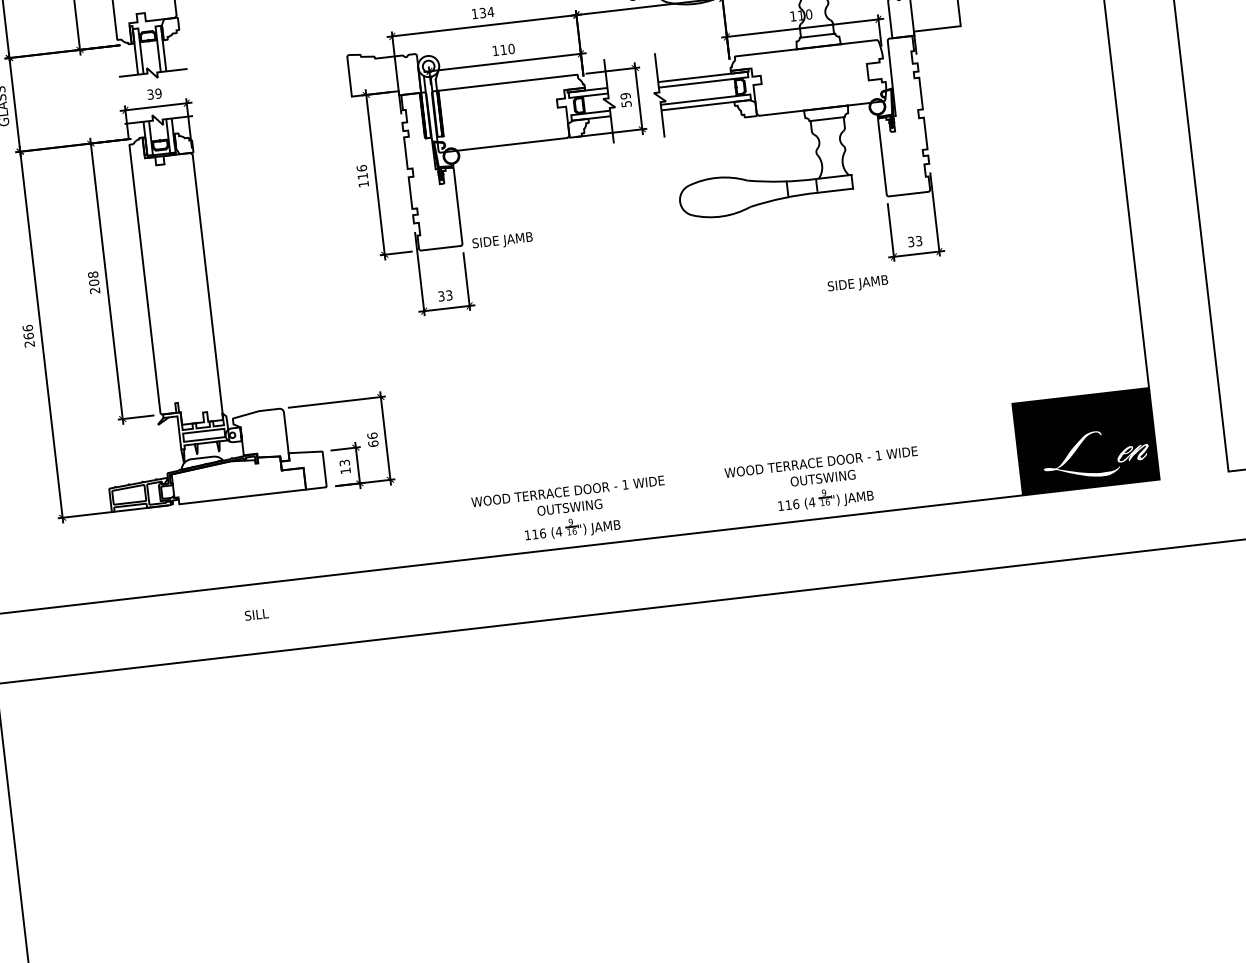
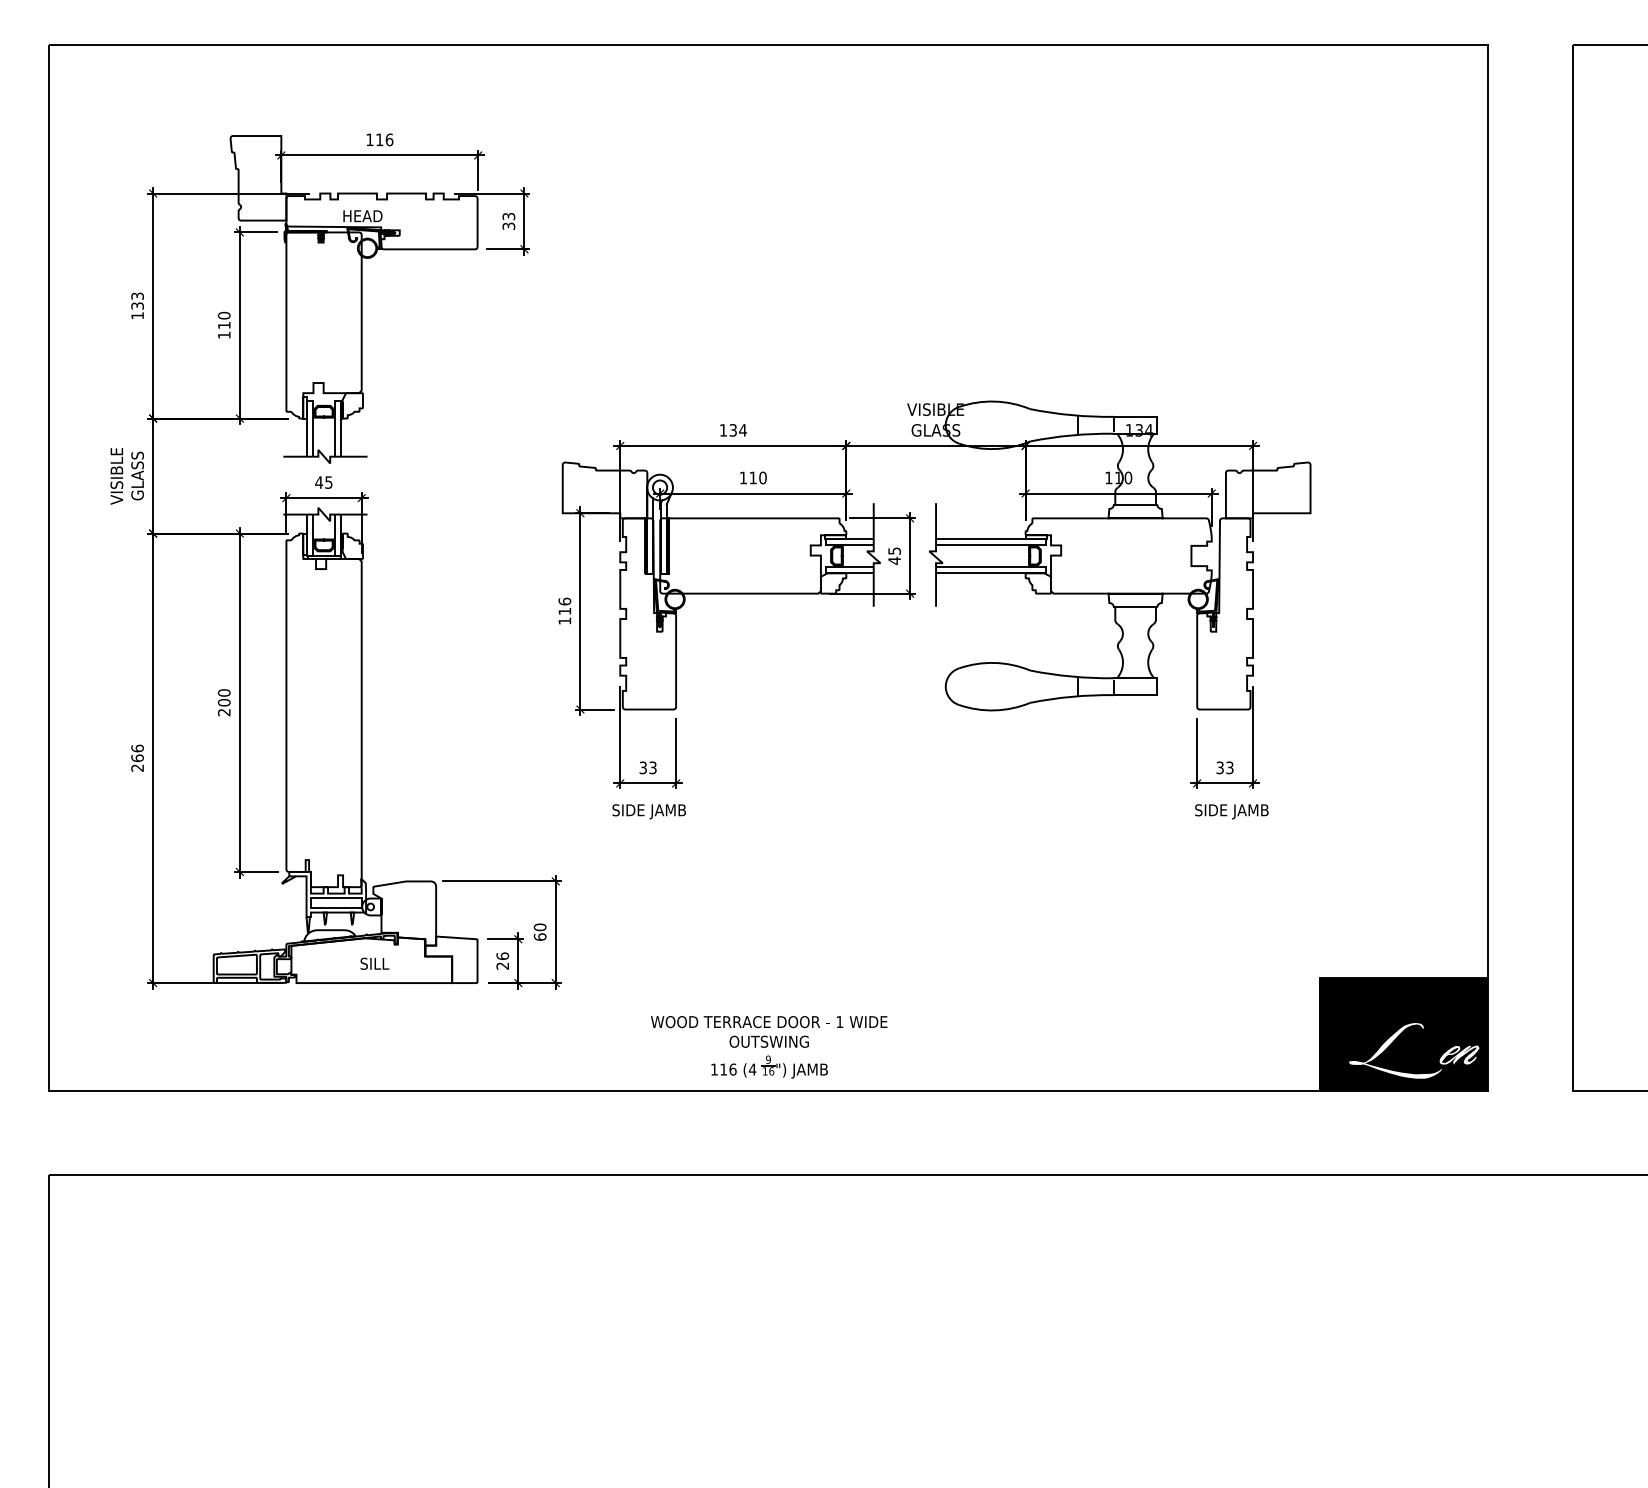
text: (154, 94) -> (323, 482), 39 -> 45
text: (625, 99) -> (894, 555), 59 -> 45
text: (502, 241) -> (648, 811), moved
text: (93, 274) -> (224, 692), 208 -> 200
text: (857, 284) -> (1231, 811), moved
text: (371, 435) -> (539, 926), 66 -> 60
text: (344, 466) -> (502, 960), 13 -> 26
part: (823, 482) -> (1080, 1047), removed
text: (256, 614) -> (374, 963), moved

